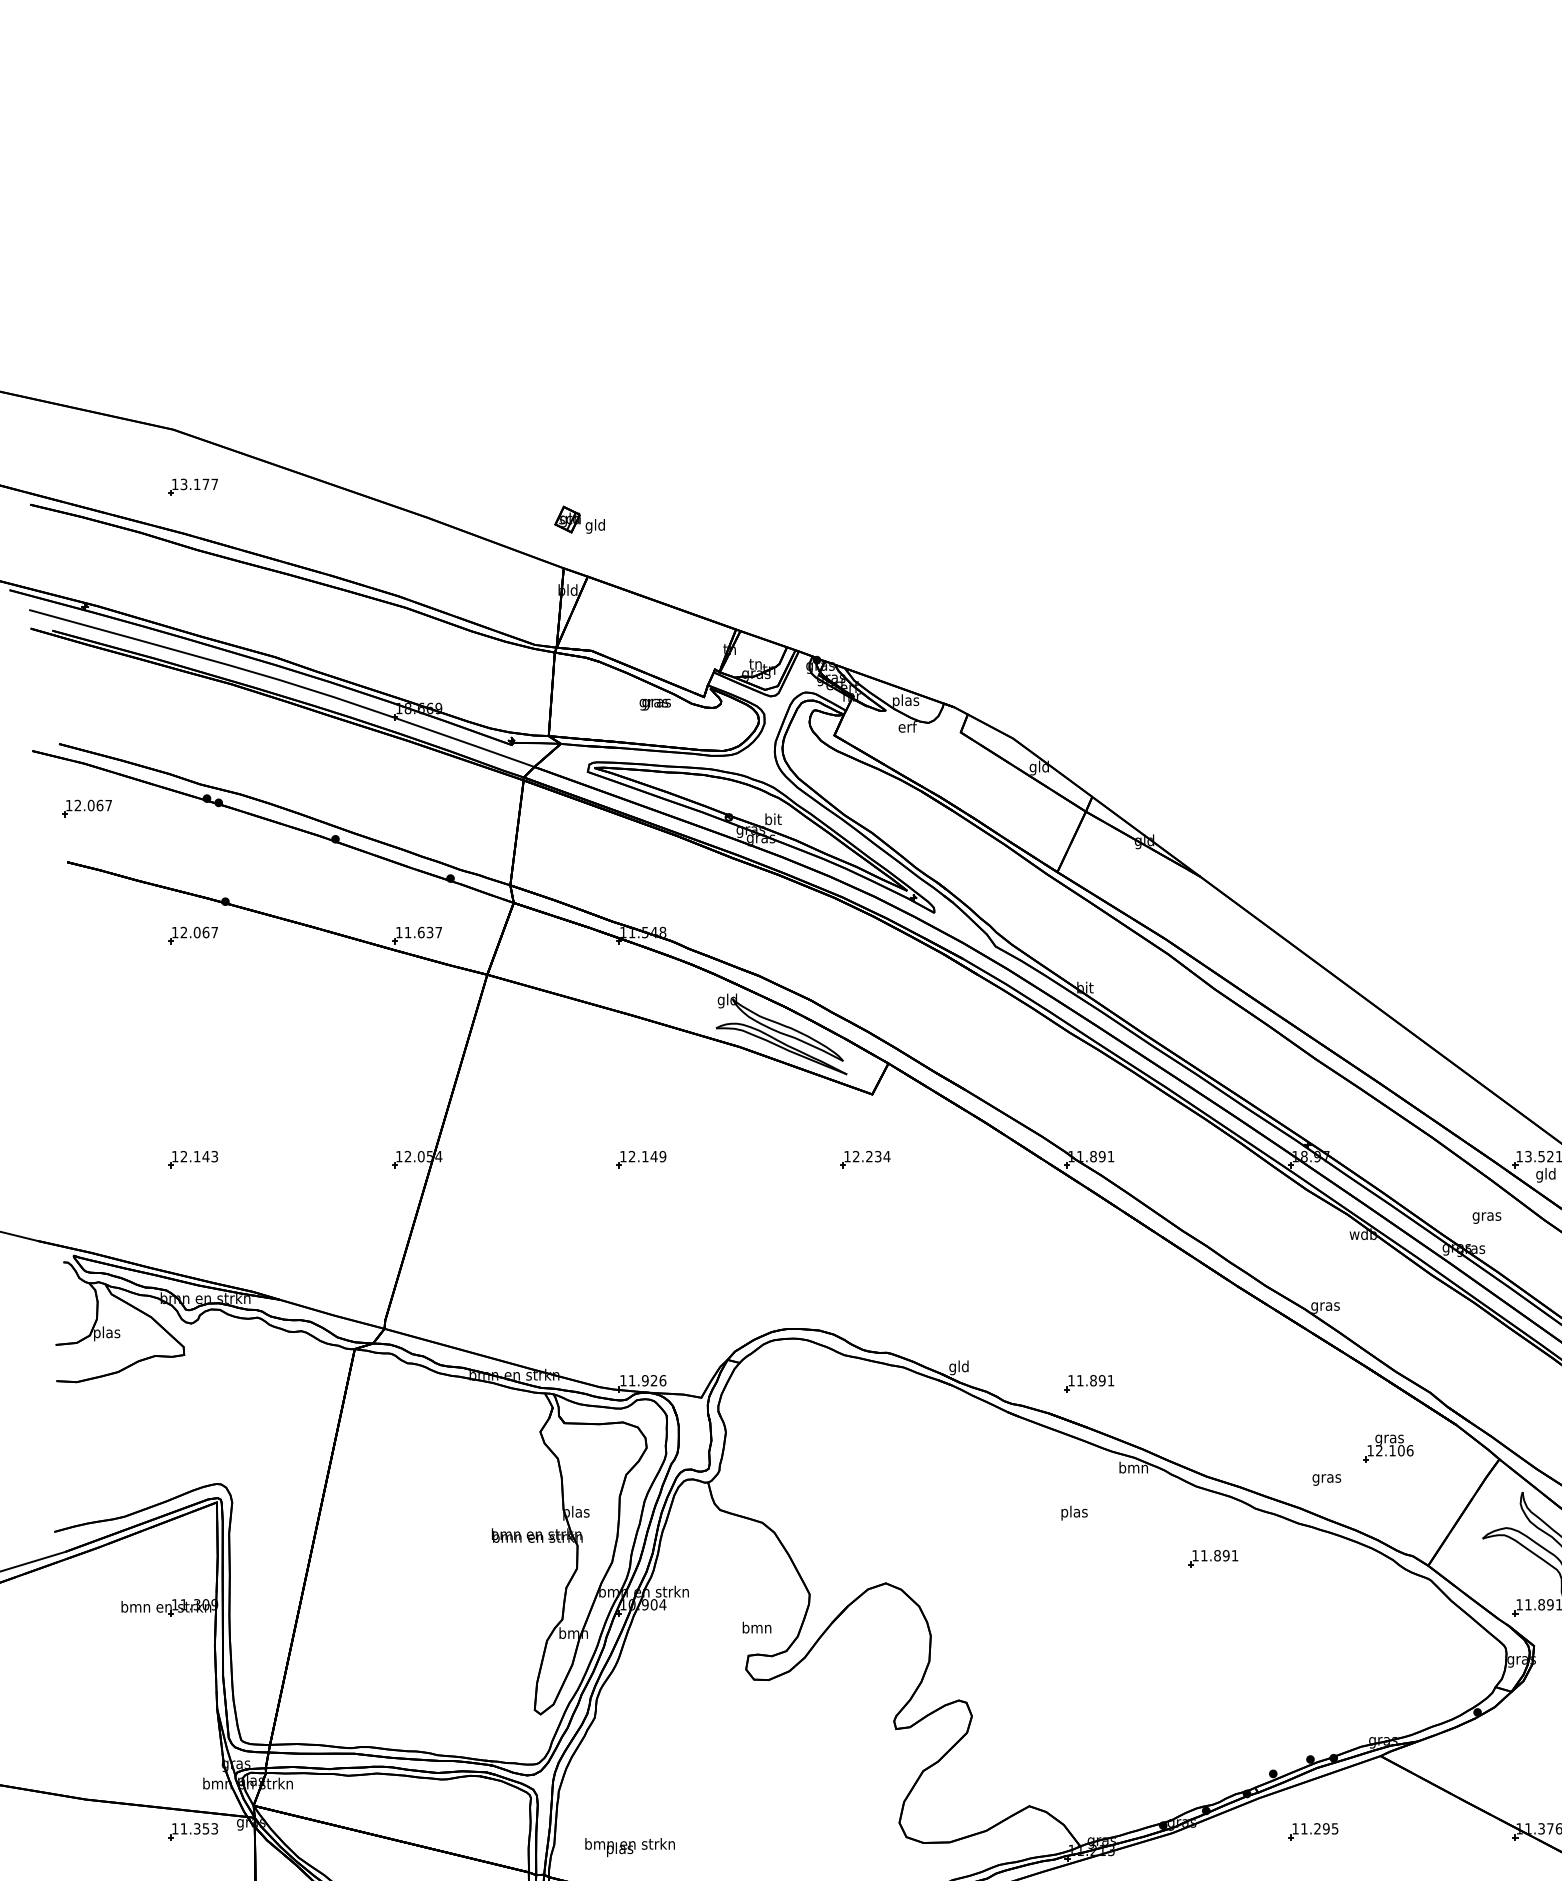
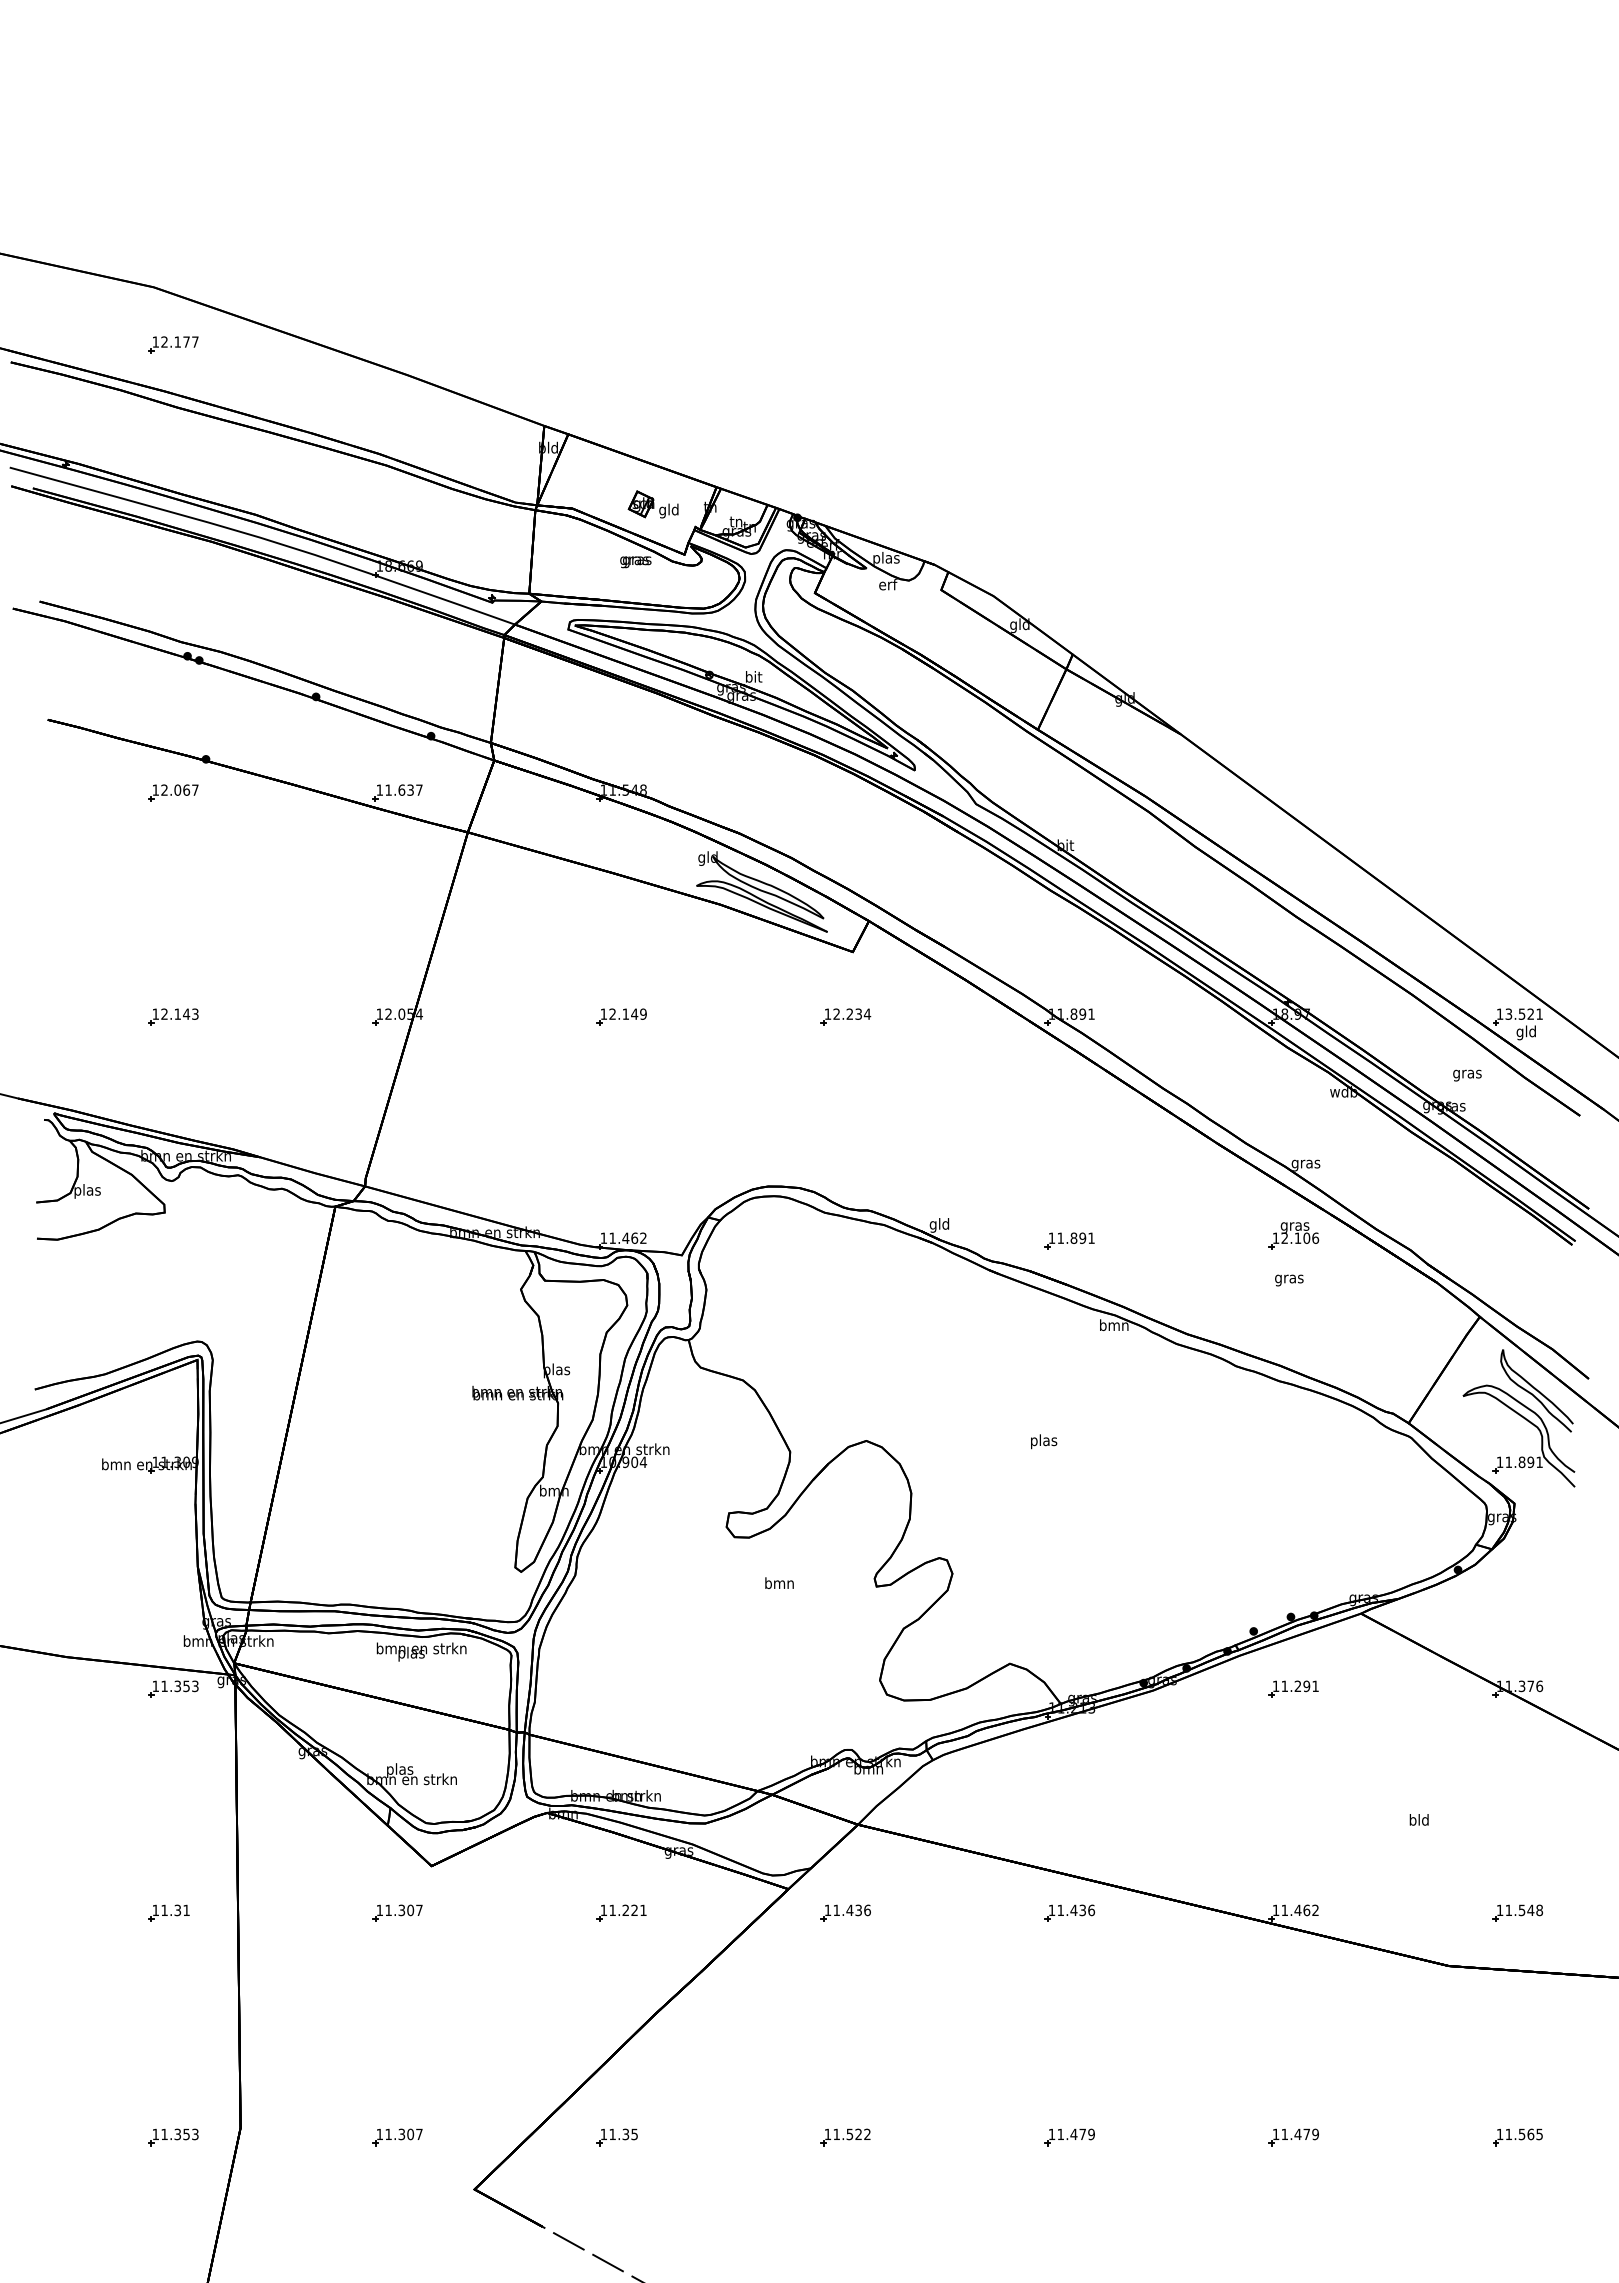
text: (183, 484) -> (164, 342), 13.177 -> 12.177
part: (578, 519) -> (652, 504), moved
part: (86, 807) -> (67, 665), removed
text: (653, 1379) -> (634, 1237), 11.926 -> 11.462
part: (1388, 1447) -> (1293, 1235), moved
text: (1327, 1479) -> (1289, 1280), moved
text: (1075, 1512) -> (1044, 1441), moved
part: (1213, 1557) -> (1193, 1415), removed
text: (756, 1626) -> (779, 1582), moved
text: (1335, 1828) -> (1315, 1686), 11.295 -> 11.291
text: (629, 1846) -> (421, 1651), moved

